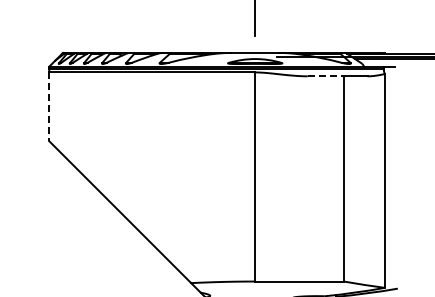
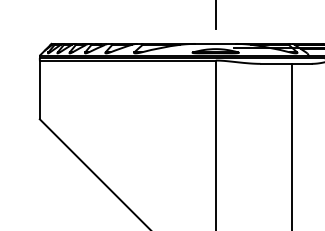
line: (326, 76) -> (276, 64), dashed -> solid
line: (49, 107) -> (40, 90), dashed -> solid

